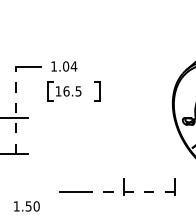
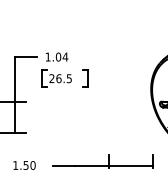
text: (58, 91) -> (51, 78), 16.5 -> 26.5
line: (15, 110) -> (14, 95), dashed -> solid
line: (130, 191) -> (114, 165), dashed -> solid
text: (26, 206) -> (24, 165), moved

